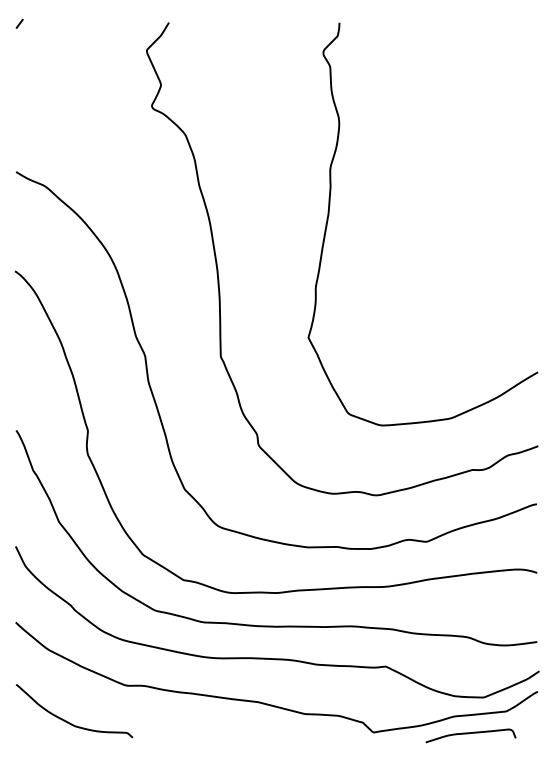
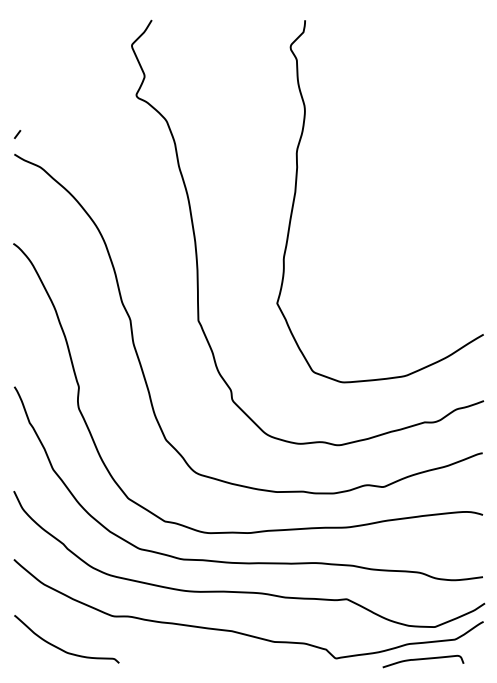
line: (19, 23) -> (17, 134), moved

